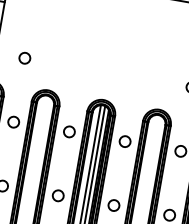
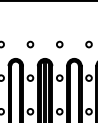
circle: (80, 67) -> (30, 44), added
circle: (135, 77) -> (59, 44), added

